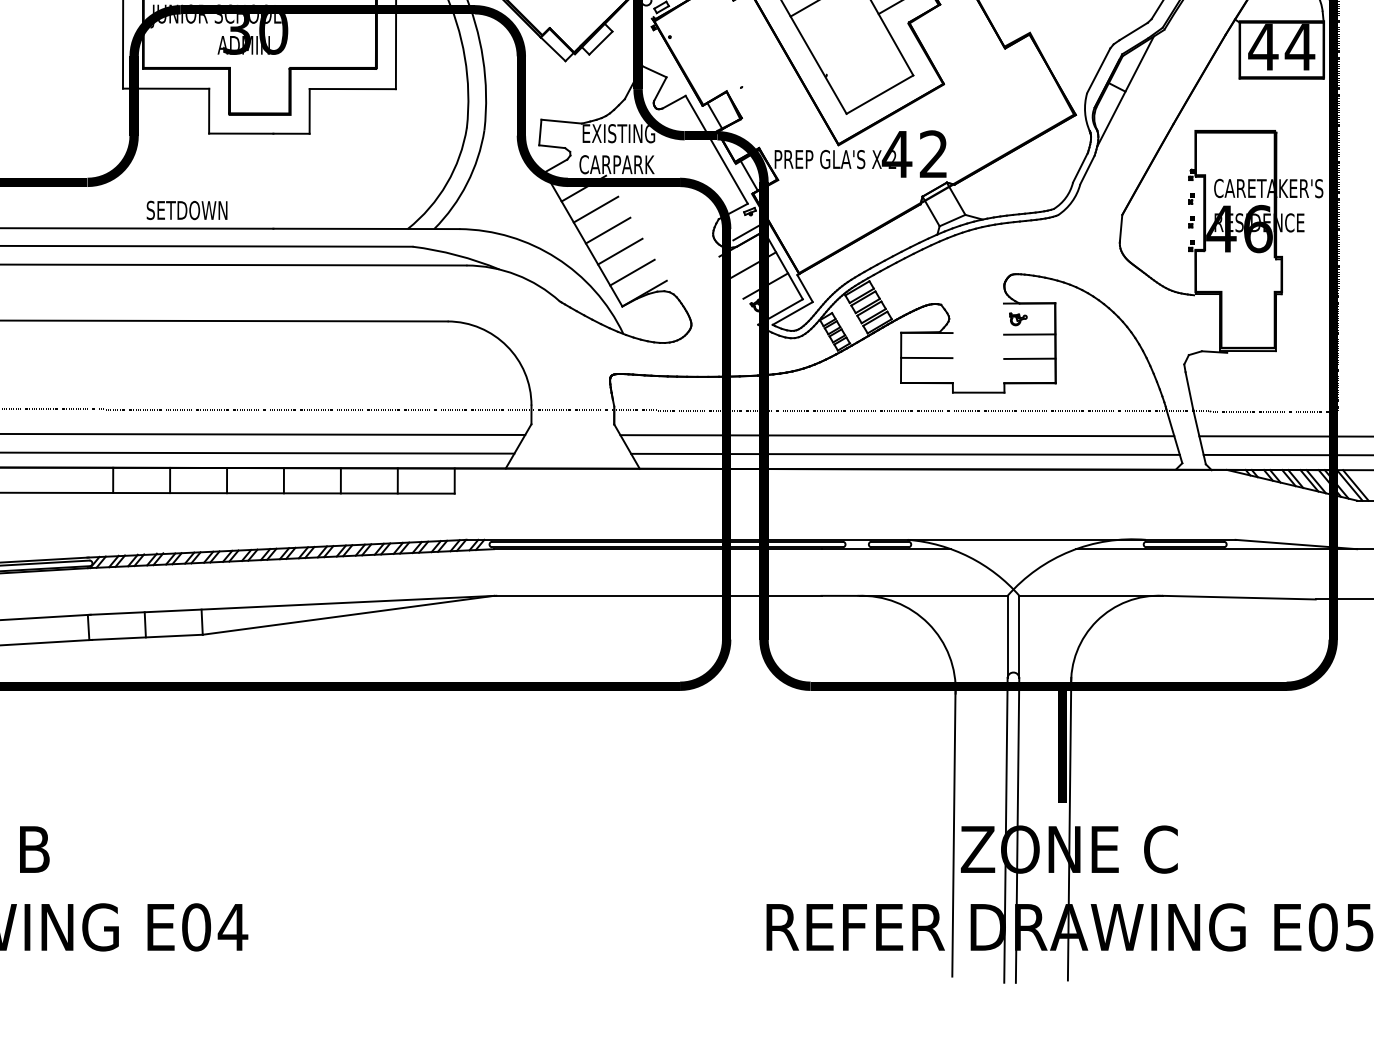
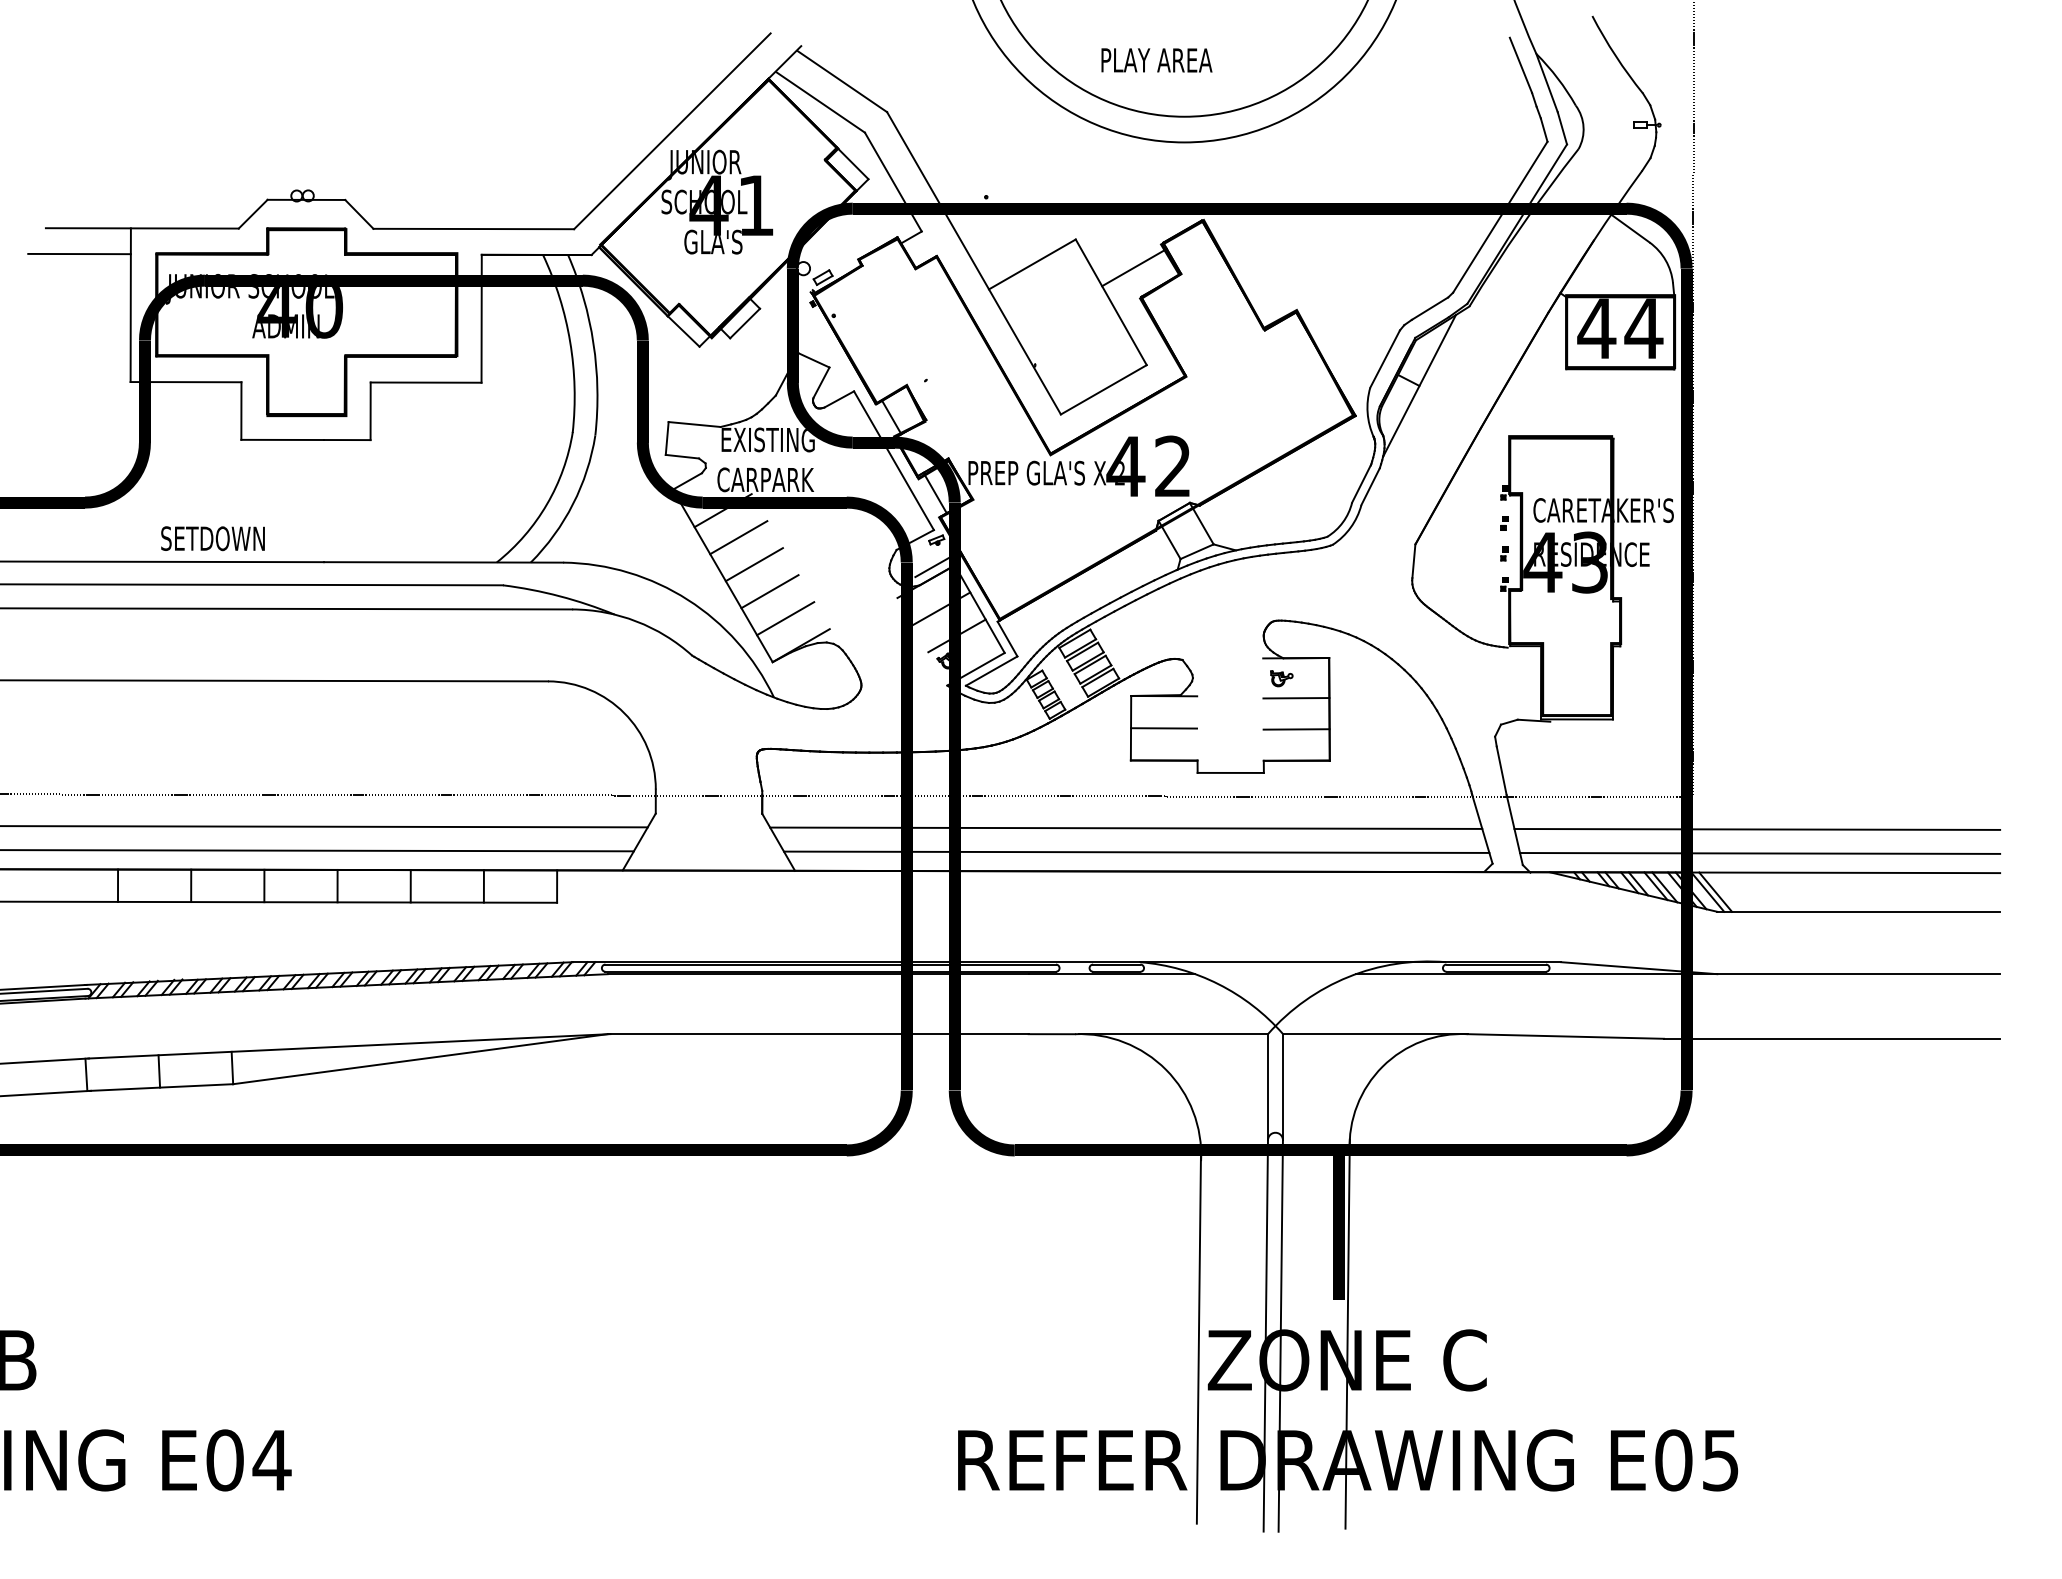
text: (236, 34) -> (276, 312), 30 -> 40
text: (1258, 228) -> (1590, 562), 46 -> 43

